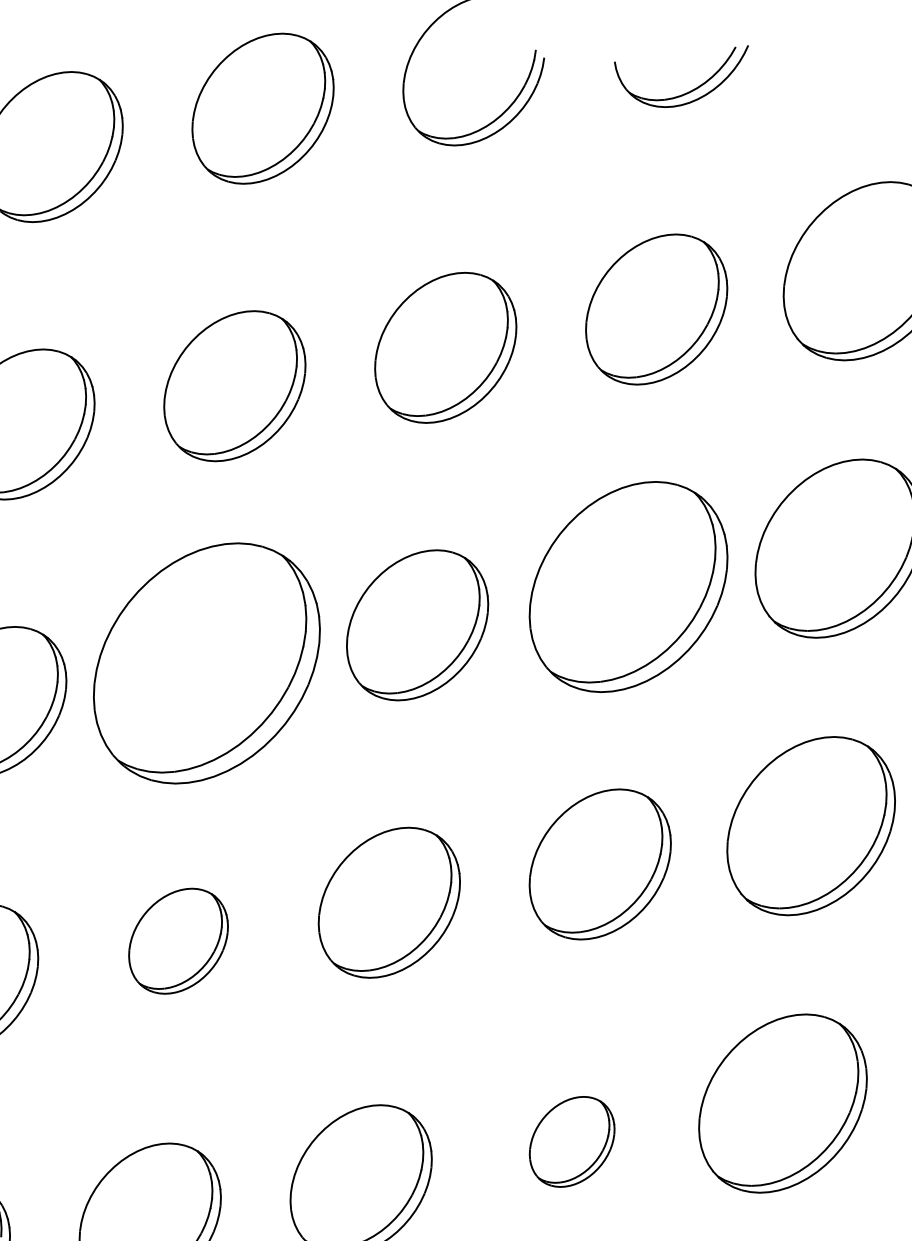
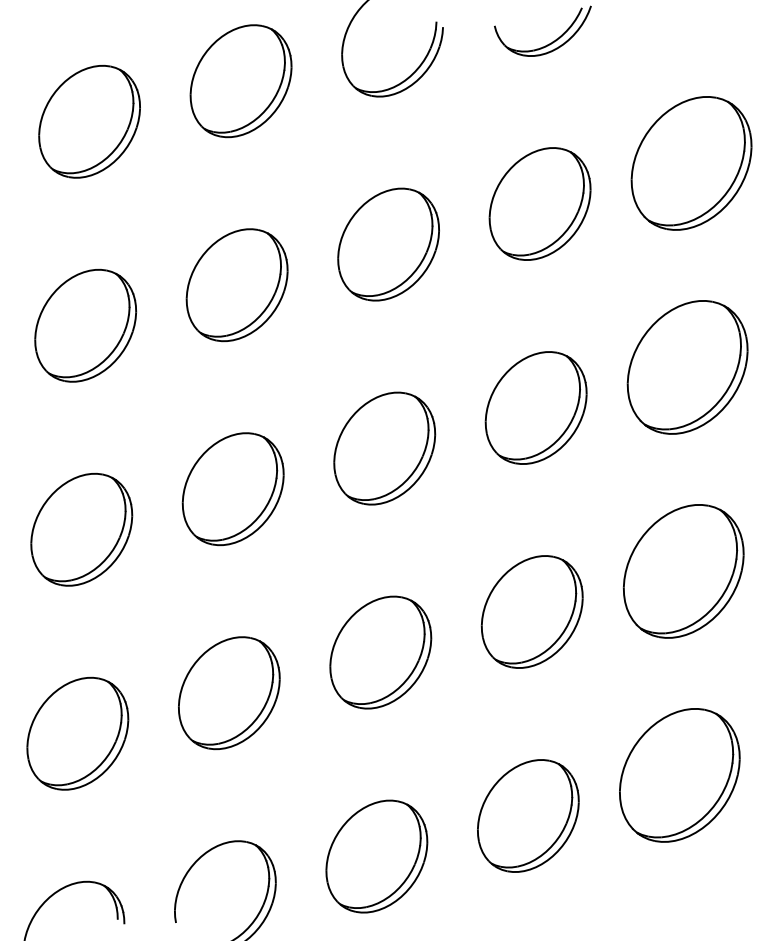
part: (627, 586) -> (535, 407), size x0.71
part: (205, 663) -> (232, 489), size x0.62
part: (178, 941) -> (229, 693), size x1.43
part: (572, 1141) -> (528, 815), size x1.67

